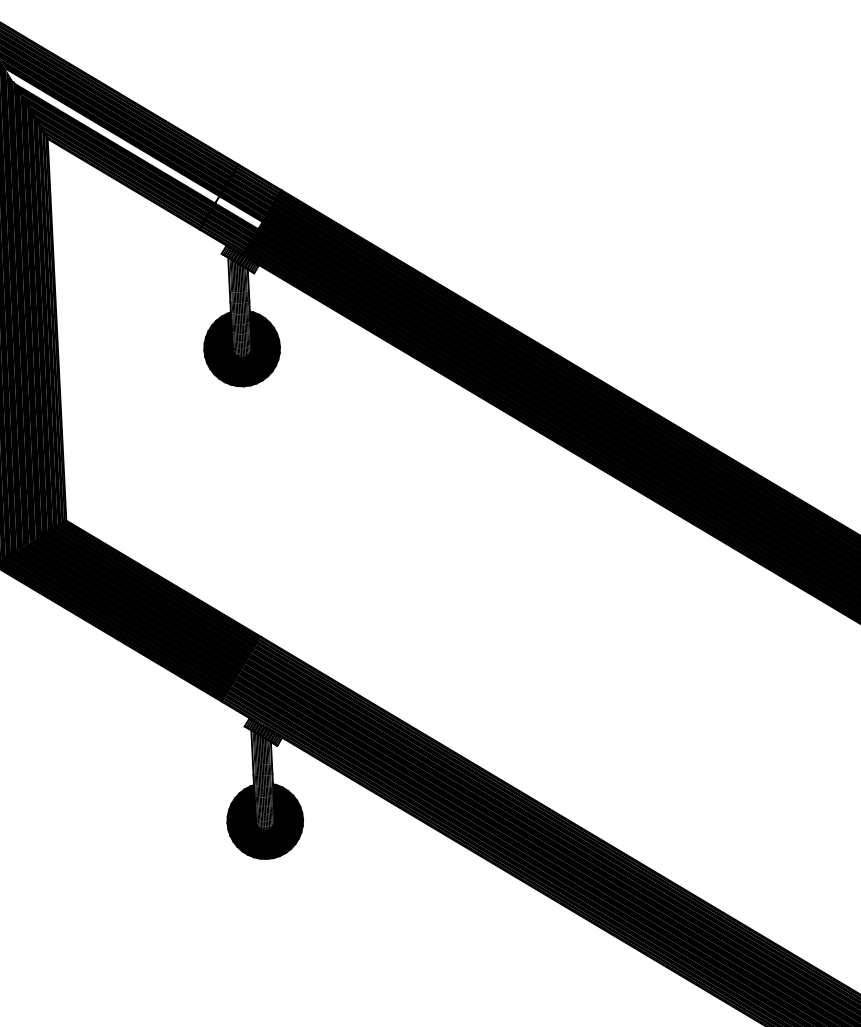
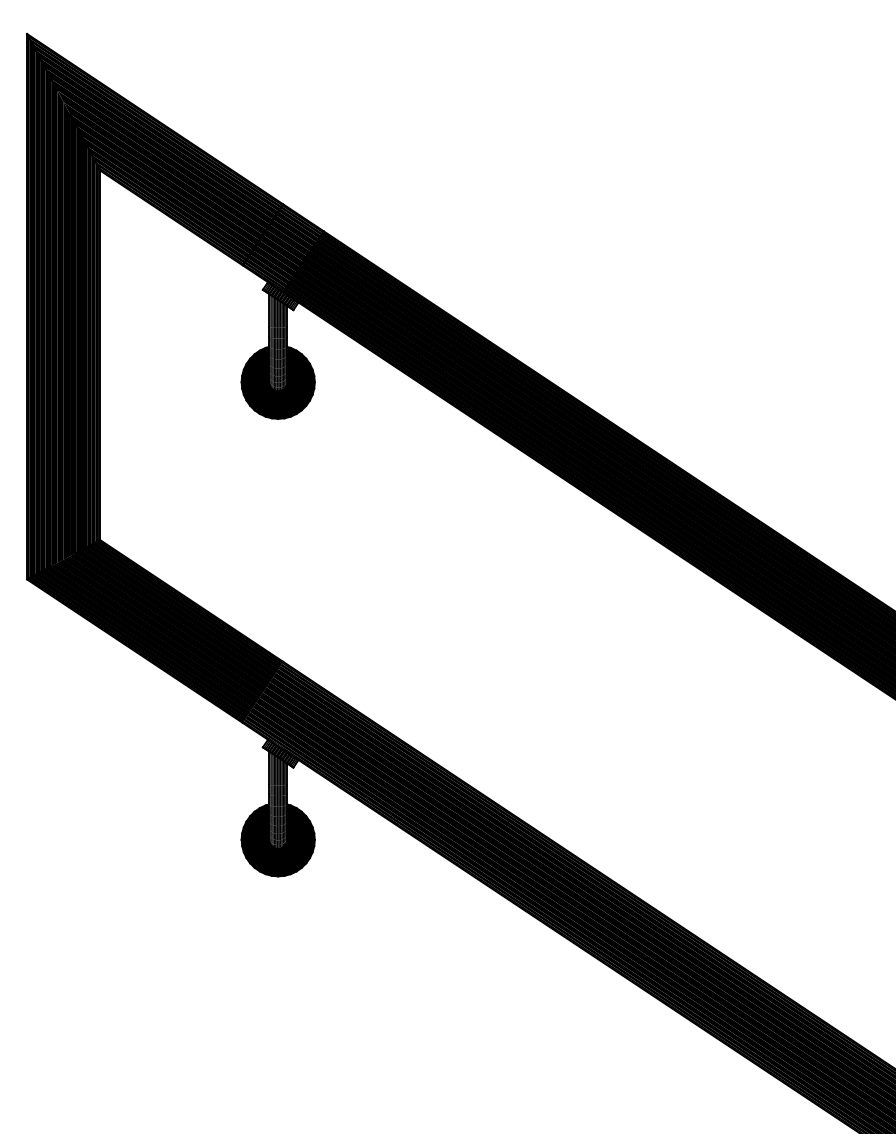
fill: (134, 148) -> (183, 184), added

